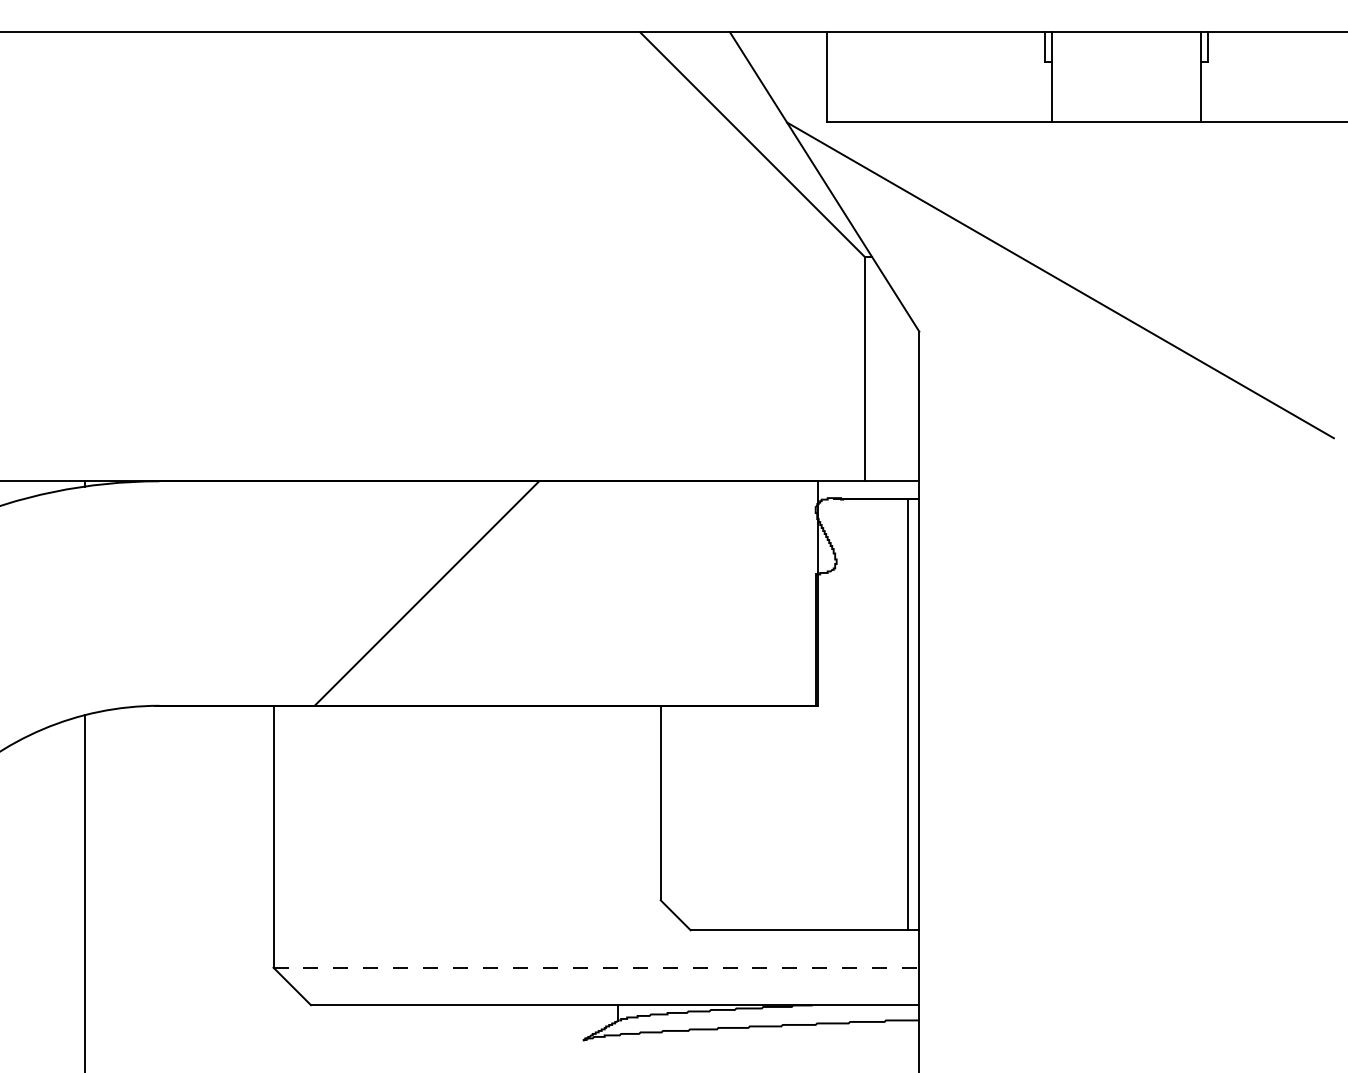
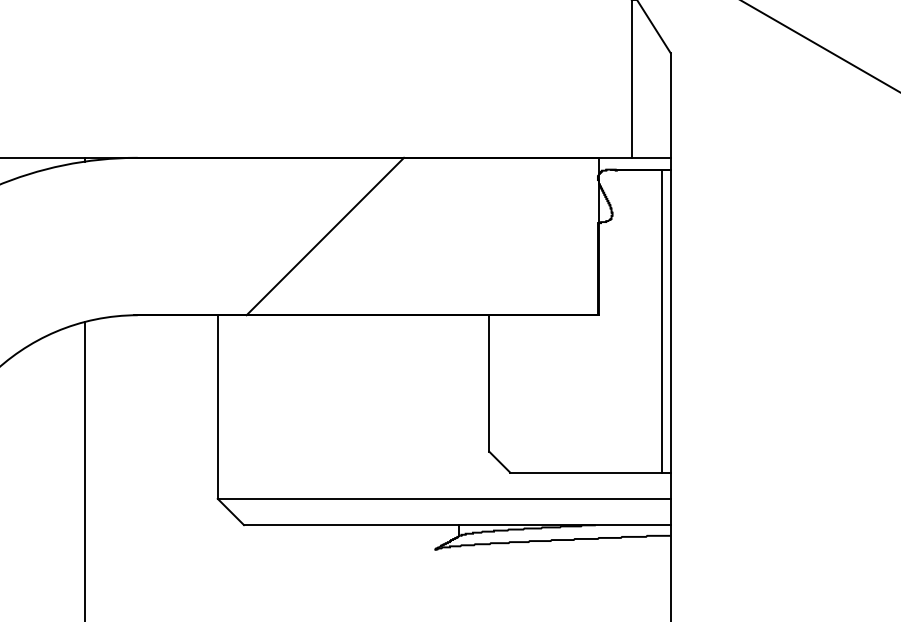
line: (596, 967) -> (444, 498), dashed -> solid

